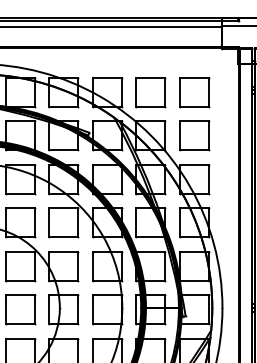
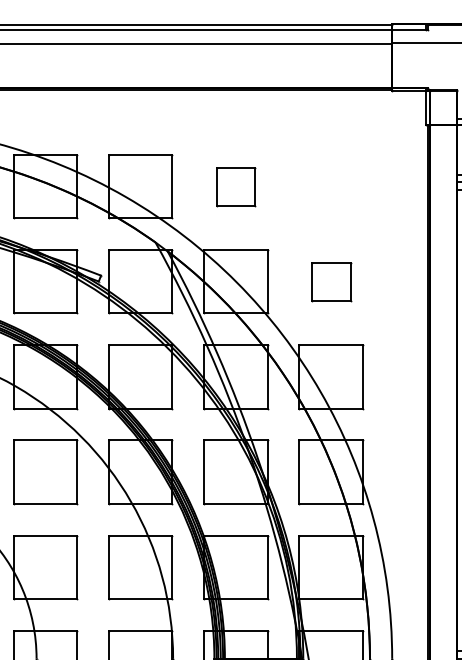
part: (150, 92) -> (234, 187), size x0.6
part: (194, 92) -> (331, 187), removed
part: (194, 135) -> (331, 281), size x0.6

